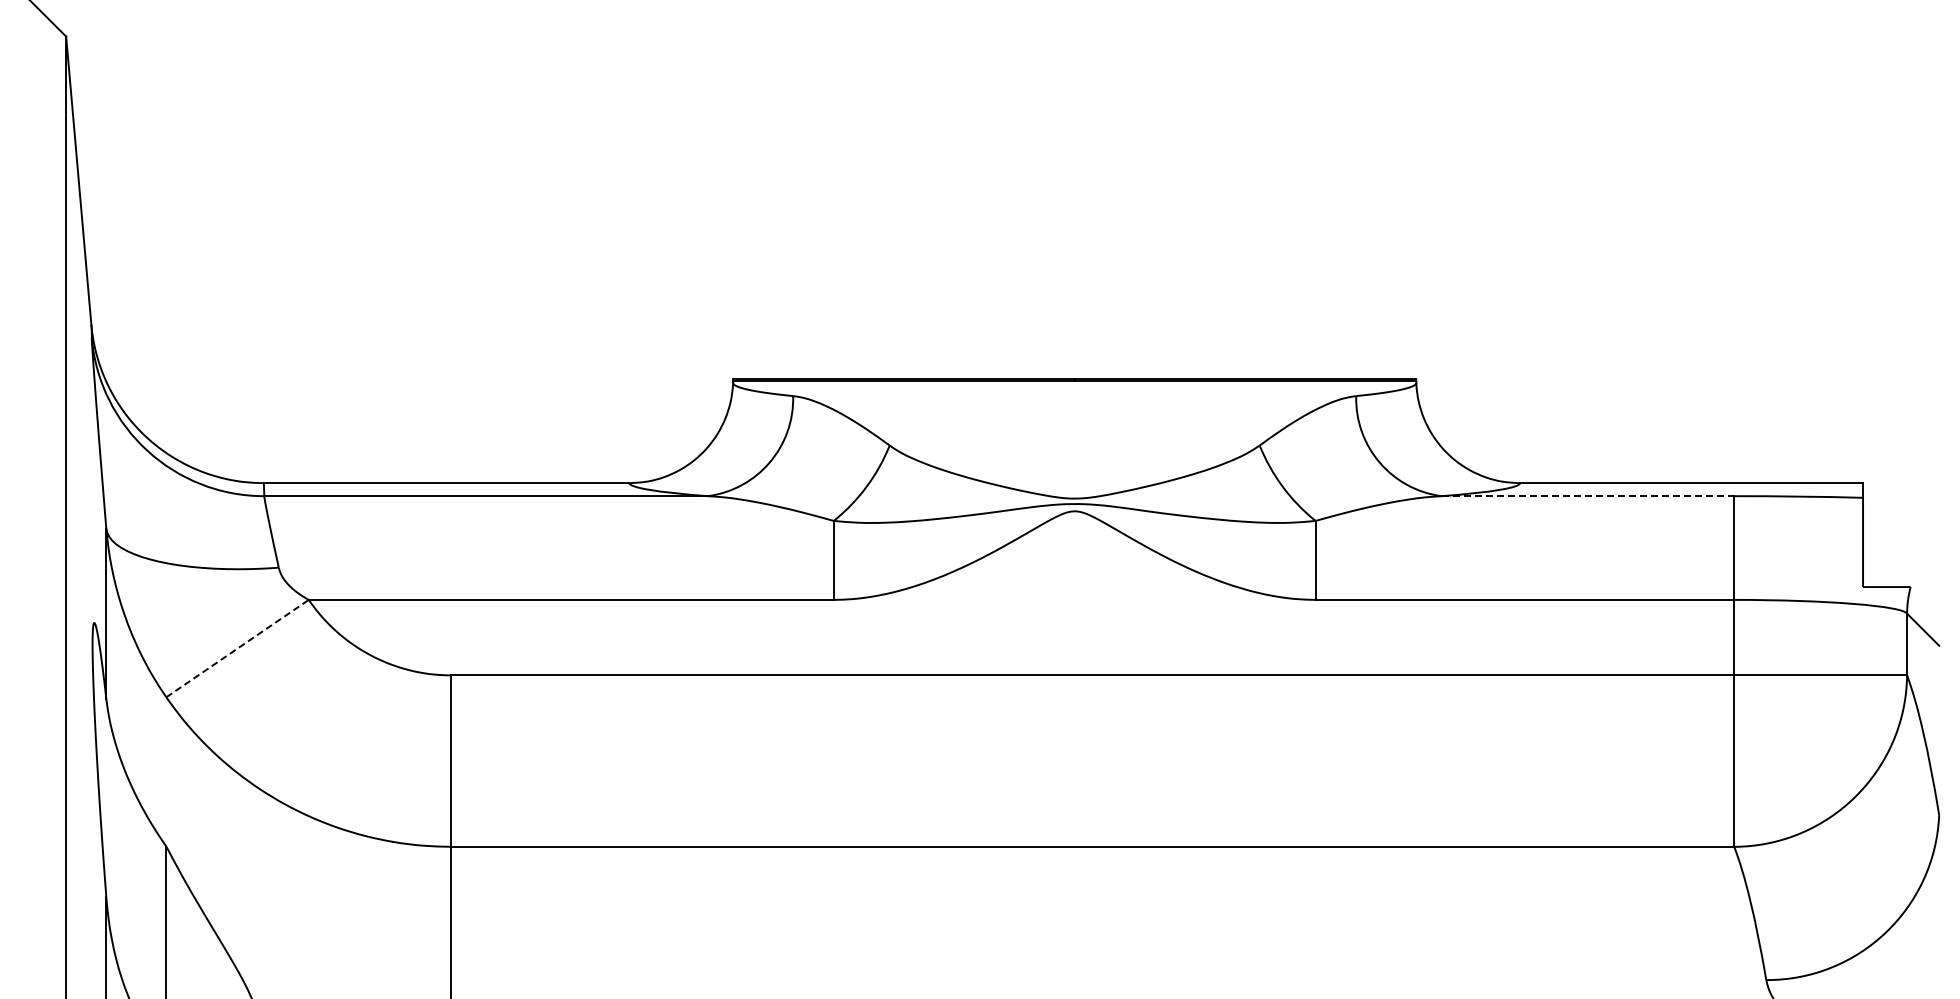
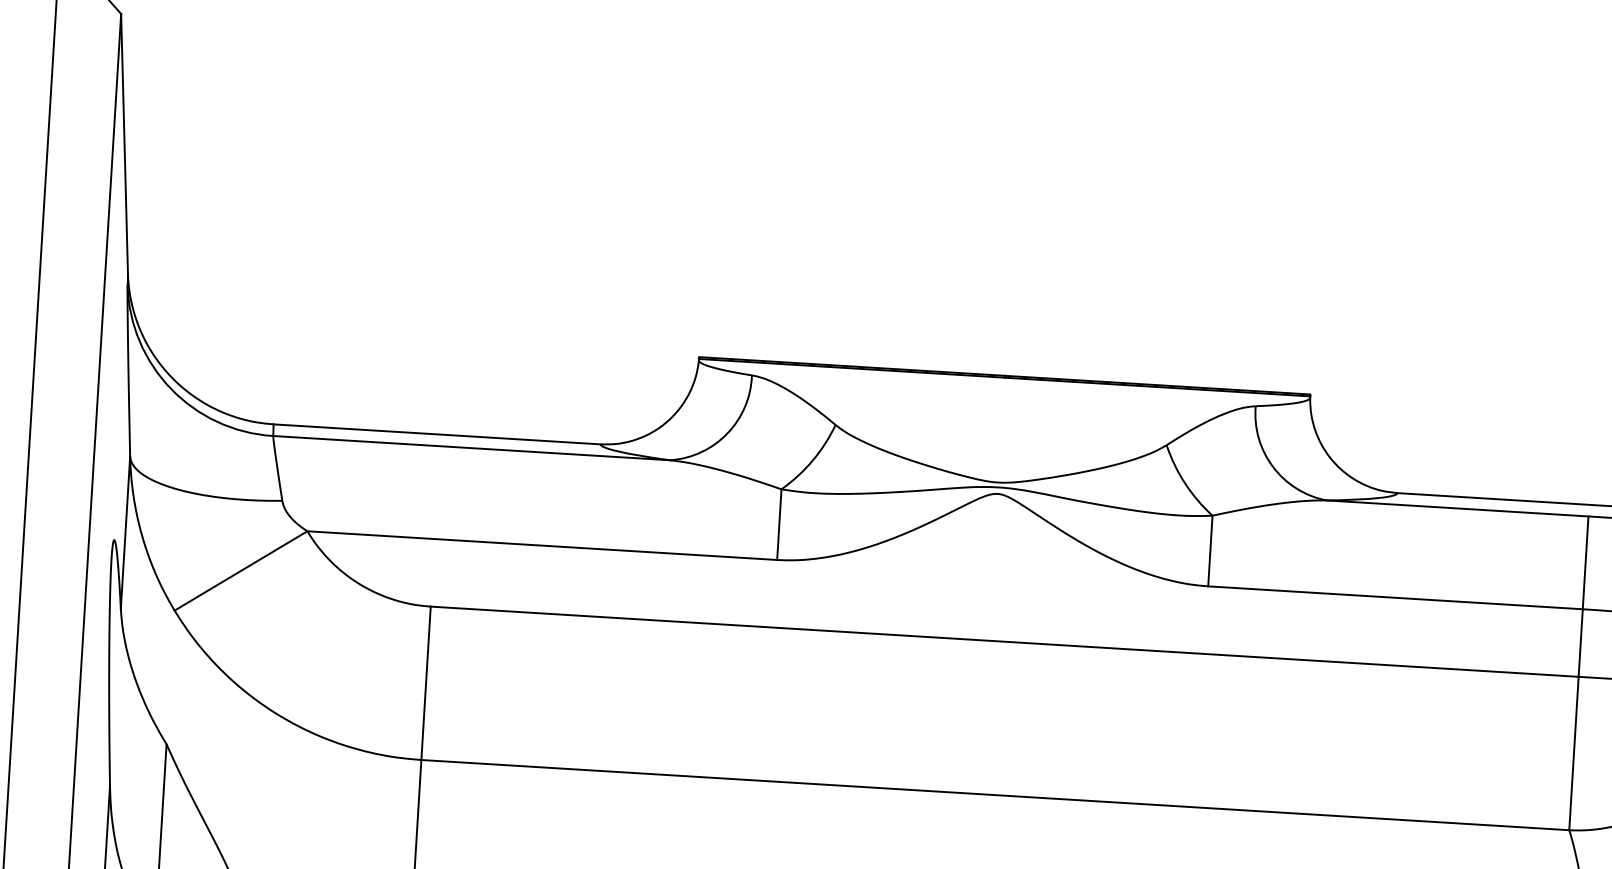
line: (1588, 496) -> (1458, 508), dashed -> solid
line: (237, 648) -> (240, 570), dashed -> solid

